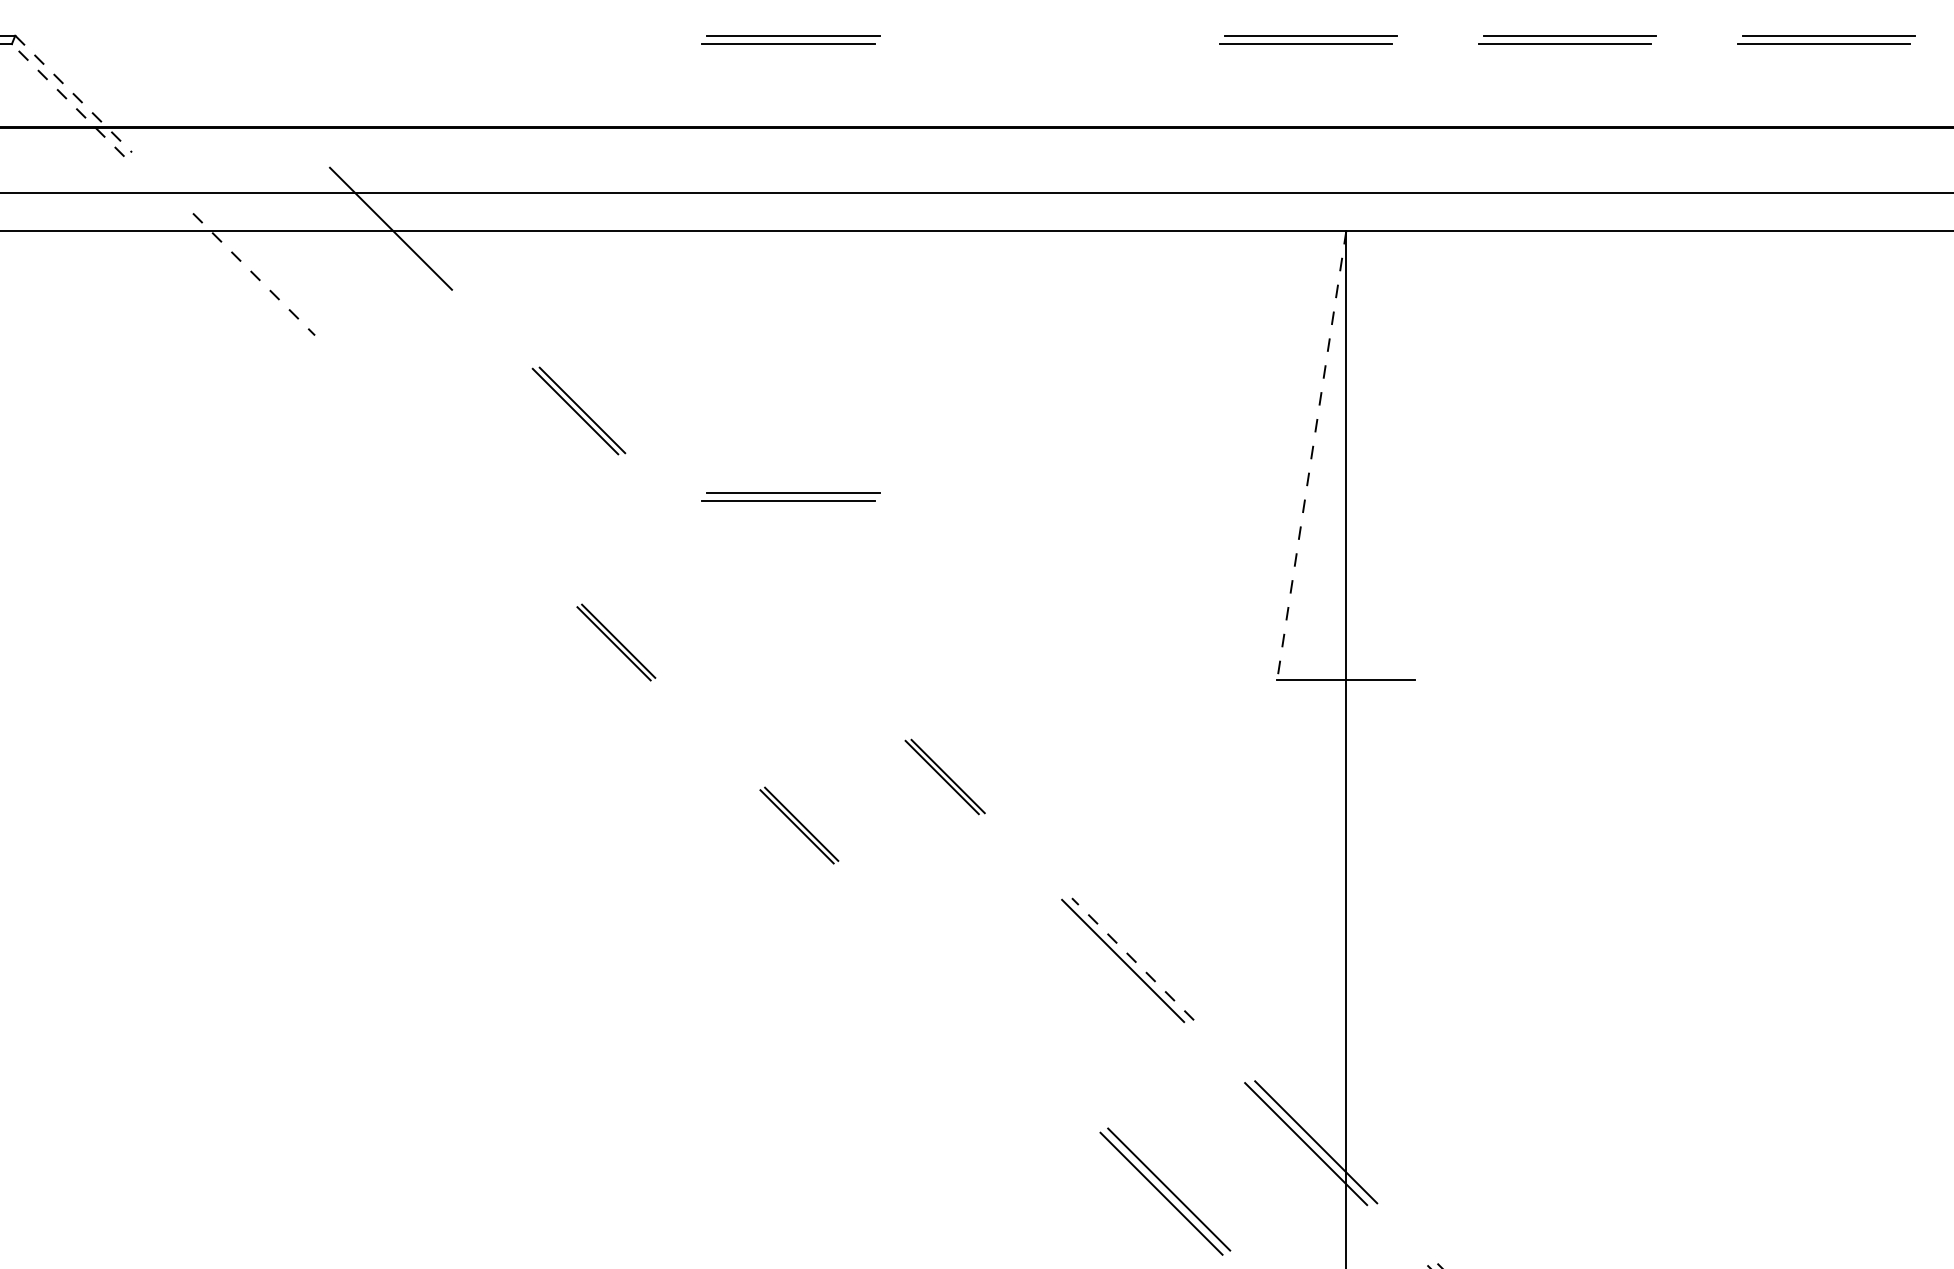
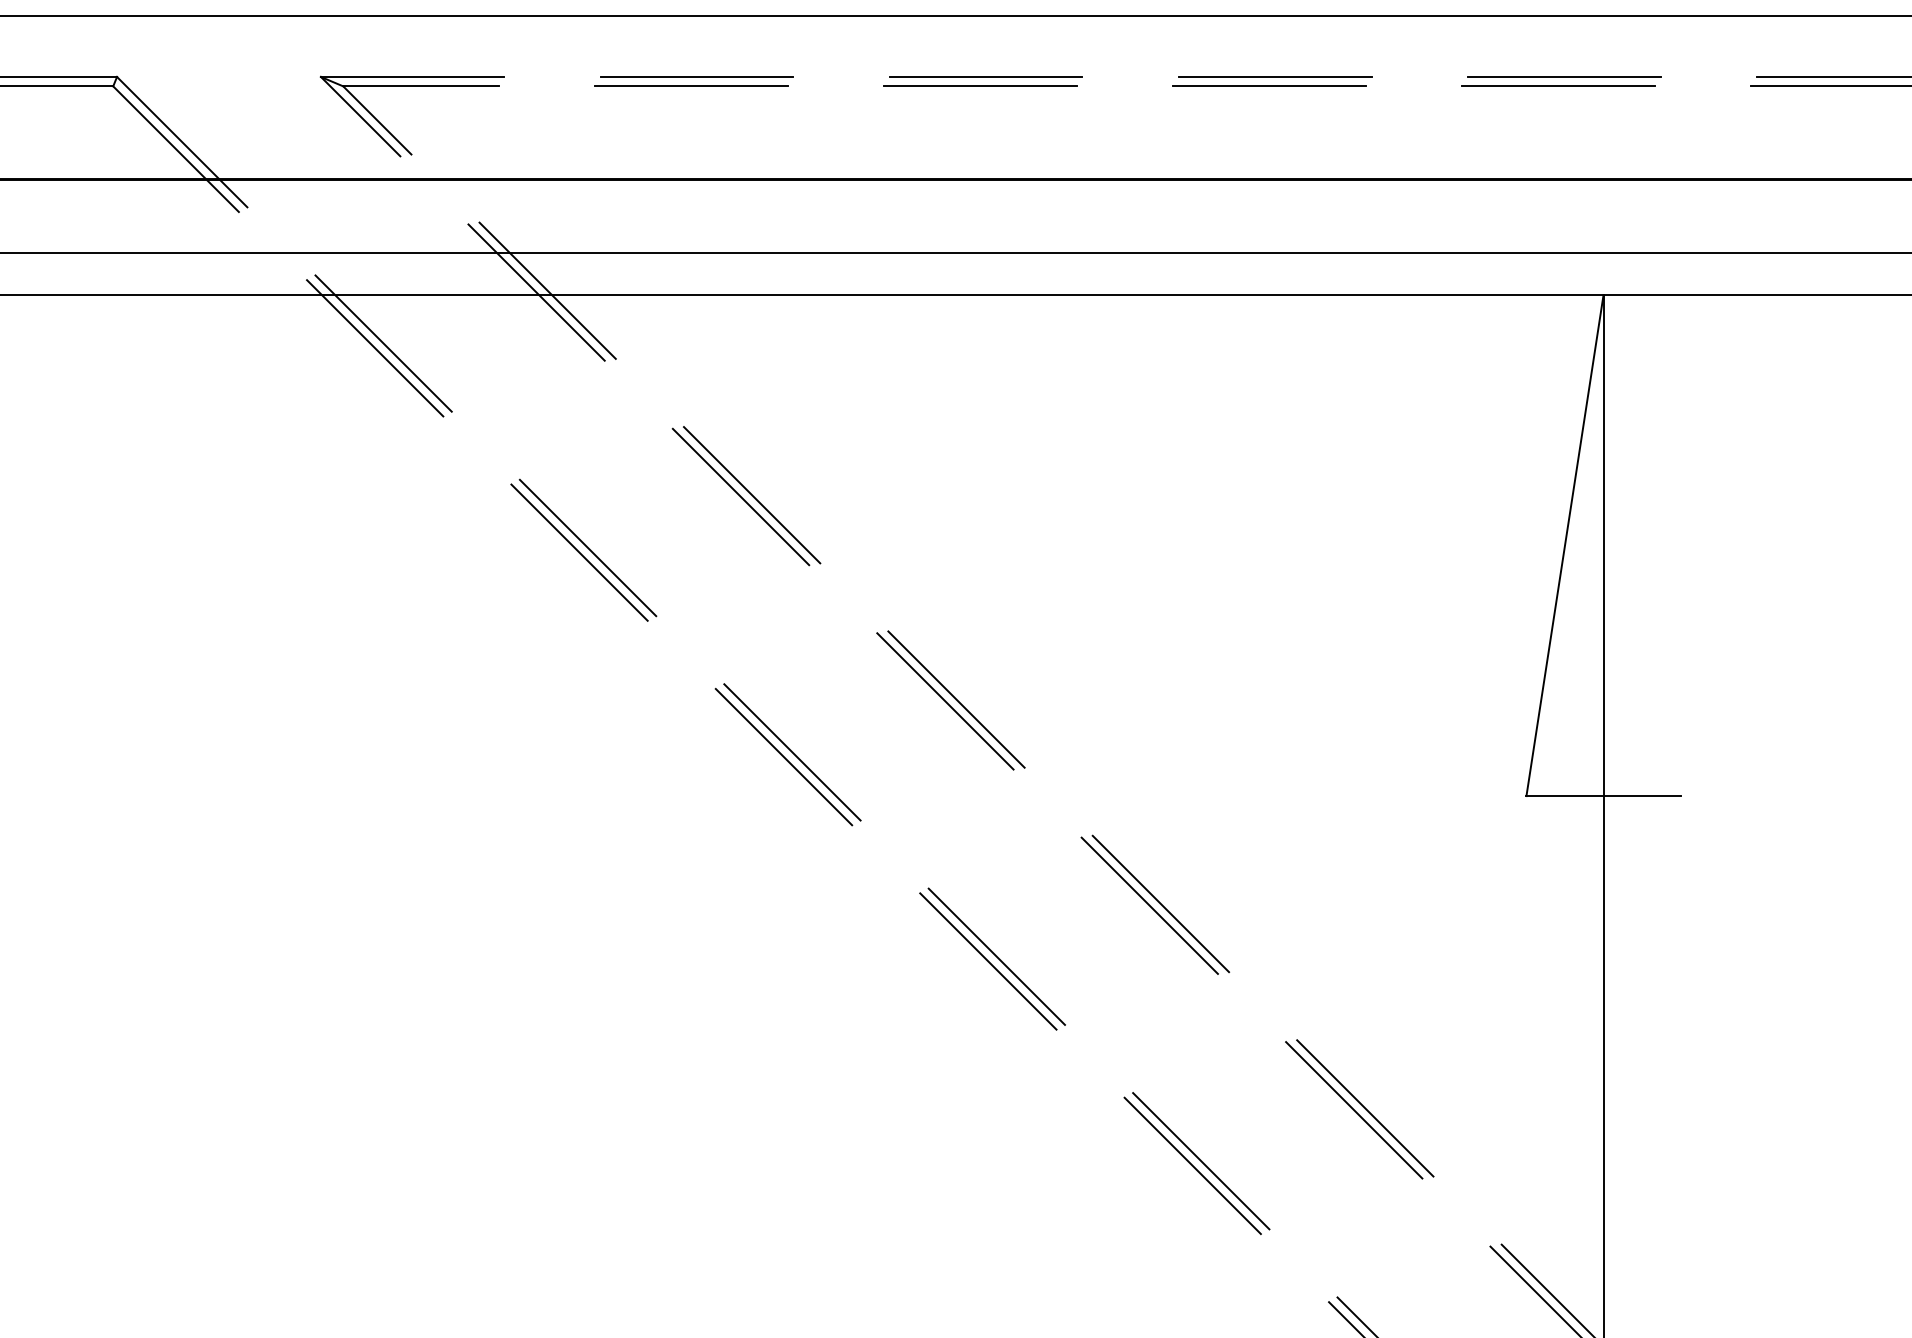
line: (534, 35) -> (696, 76), added
line: (1052, 35) -> (1275, 76), added
line: (529, 44) -> (691, 86), added
line: (1047, 44) -> (1269, 86), added
part: (262, 87) -> (393, 134), added
line: (73, 94) -> (182, 142), dashed -> solid
line: (68, 100) -> (176, 149), dashed -> solid
line: (400, 227) -> (547, 291), added
line: (254, 274) -> (384, 343), dashed -> solid
line: (246, 278) -> (375, 348), added
part: (578, 410) -> (746, 495), size x1.43
line: (1311, 455) -> (1564, 545), dashed -> solid
line: (437, 457) -> (588, 548), added
line: (429, 461) -> (579, 552), added
part: (790, 496) -> (982, 591), removed
part: (761, 593) -> (950, 699), added
part: (616, 642) -> (788, 754), size x1.67
part: (945, 776) -> (1155, 904), size x1.67
part: (799, 825) -> (992, 958), size x1.67
line: (1132, 958) -> (1364, 1107), dashed -> solid
line: (986, 1006) -> (1201, 1161), added
line: (978, 1010) -> (1192, 1165), added

